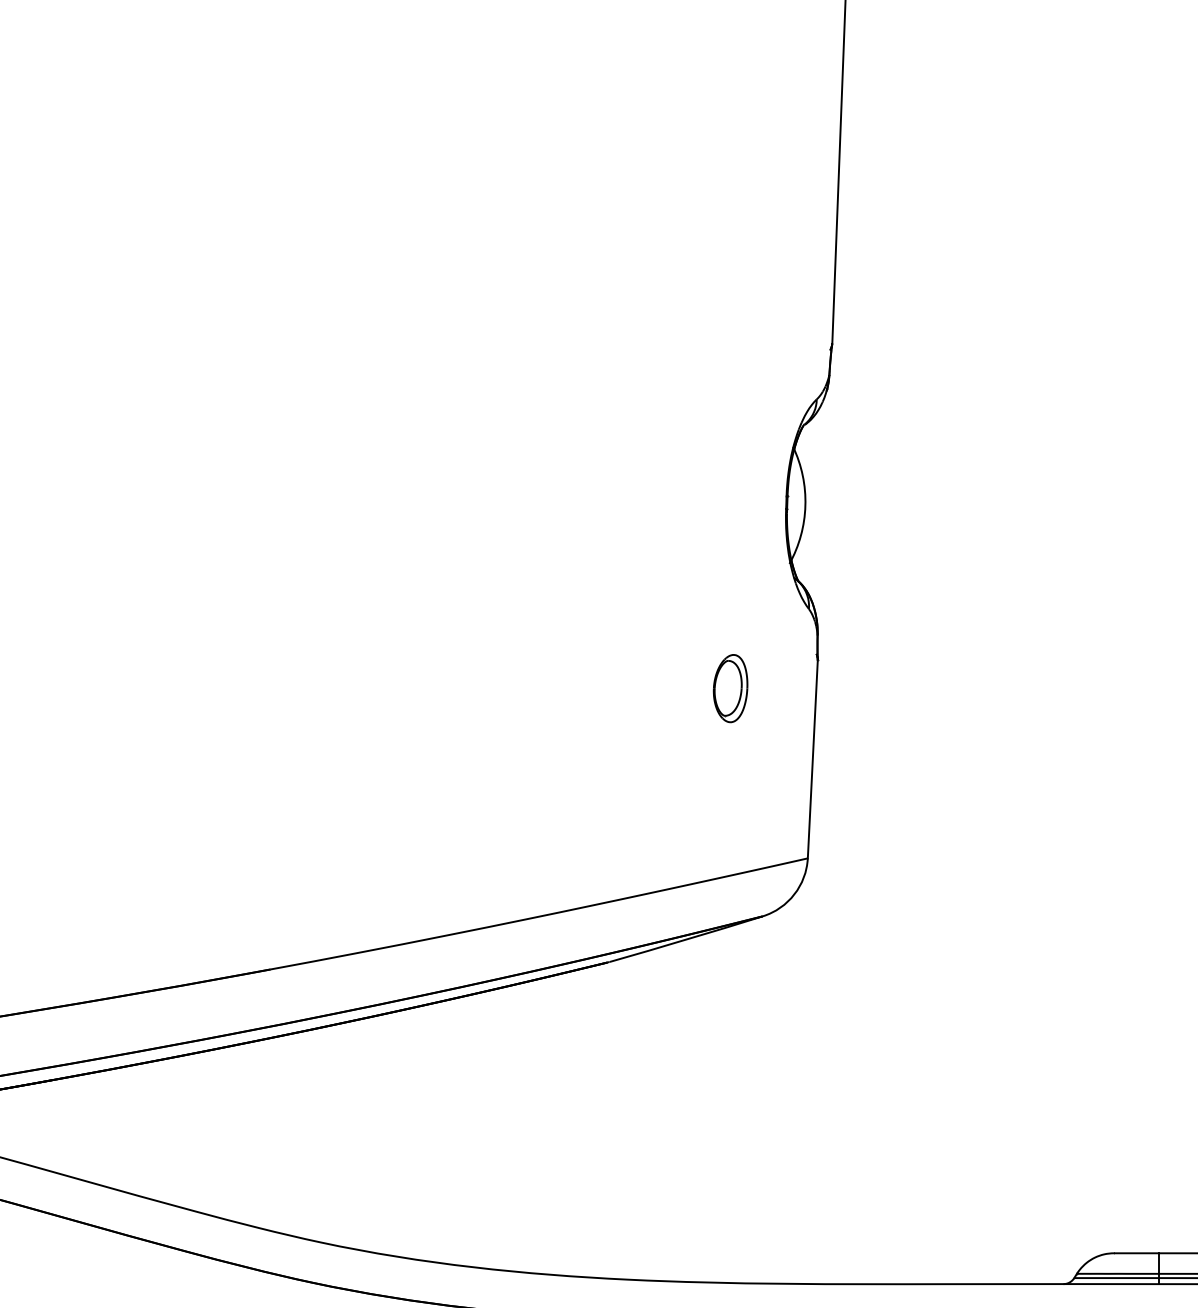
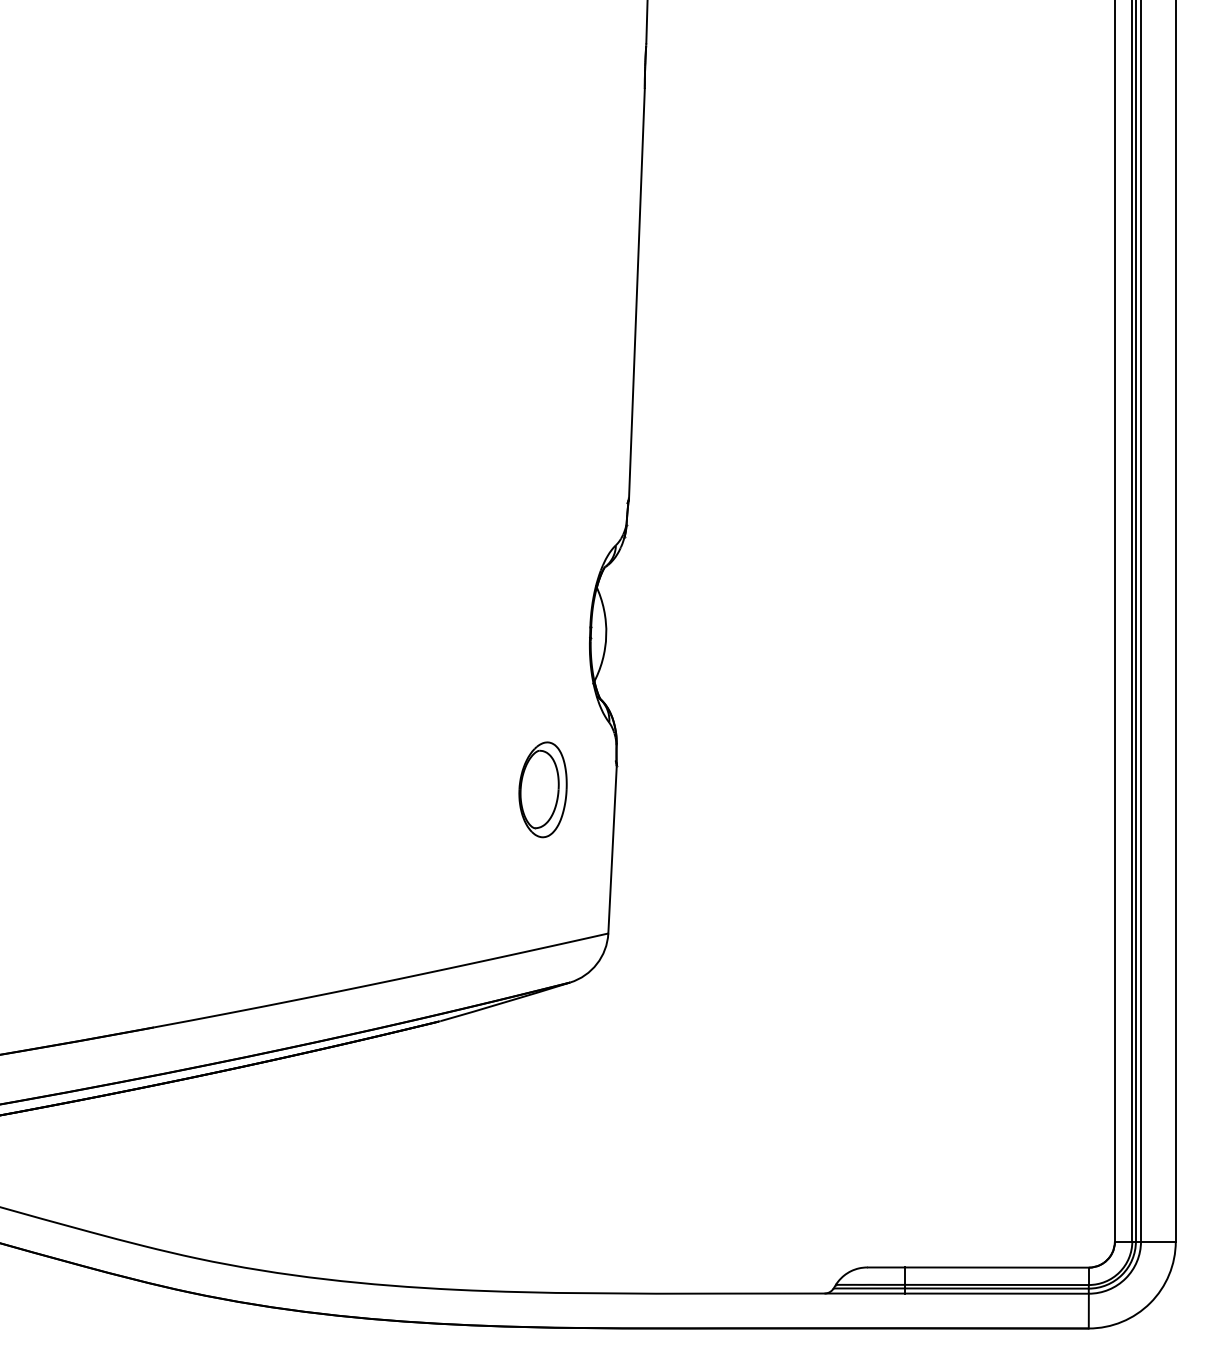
part: (729, 688) -> (542, 789), size x1.67

